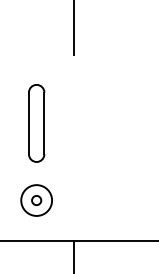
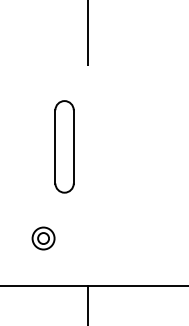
part: (36, 123) -> (64, 146), moved
circle: (36, 200) -> (43, 238), size x0.6

